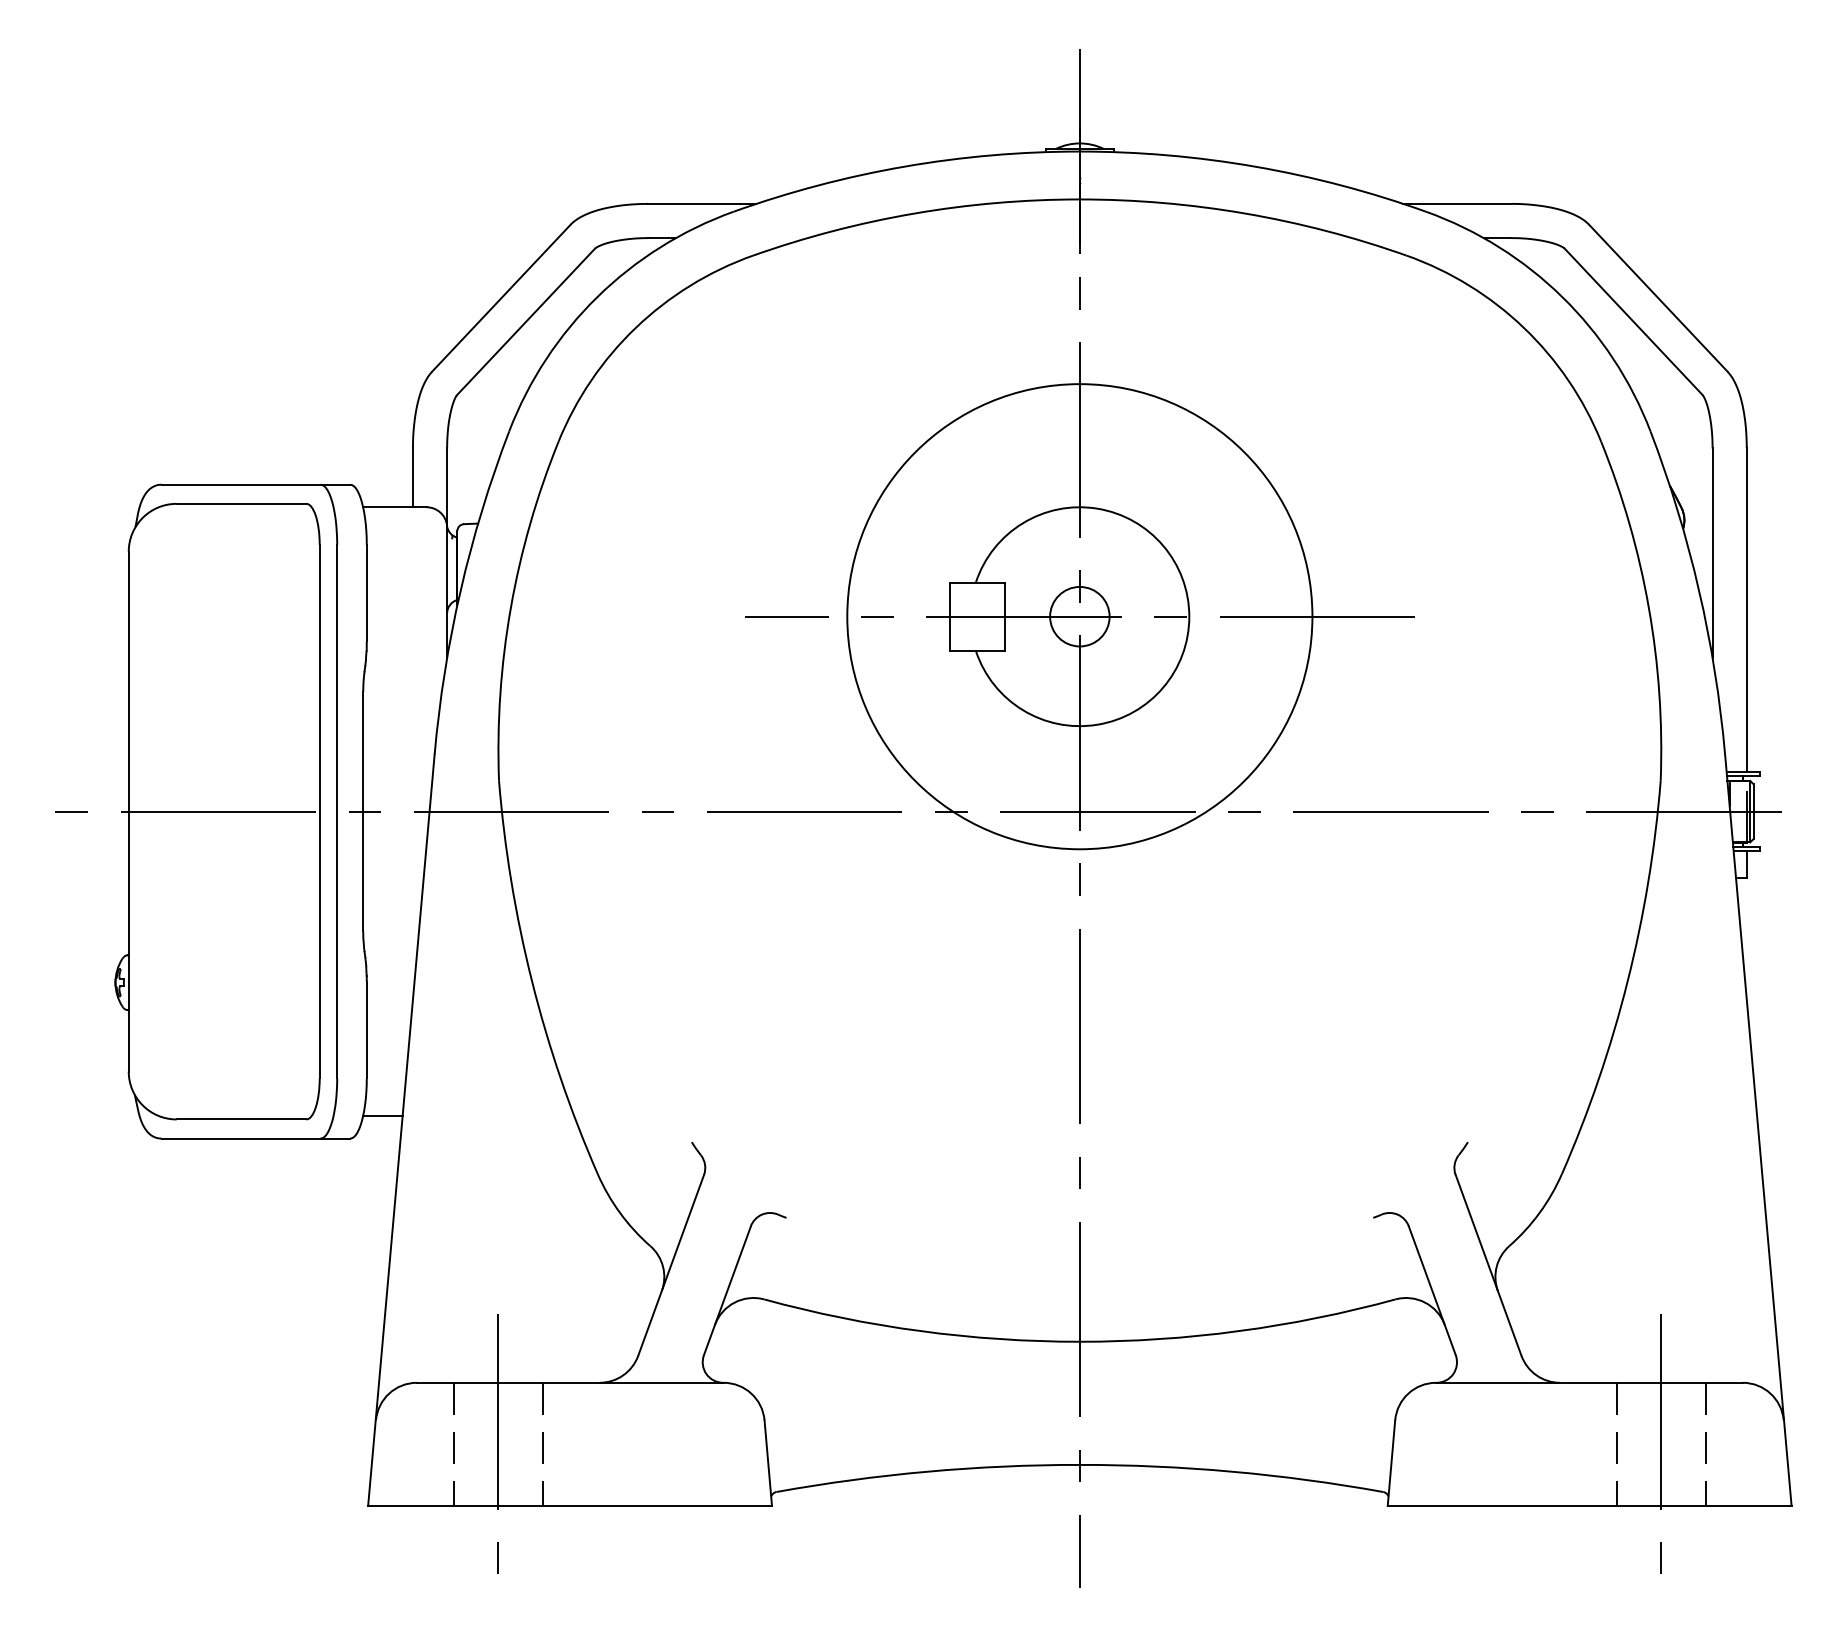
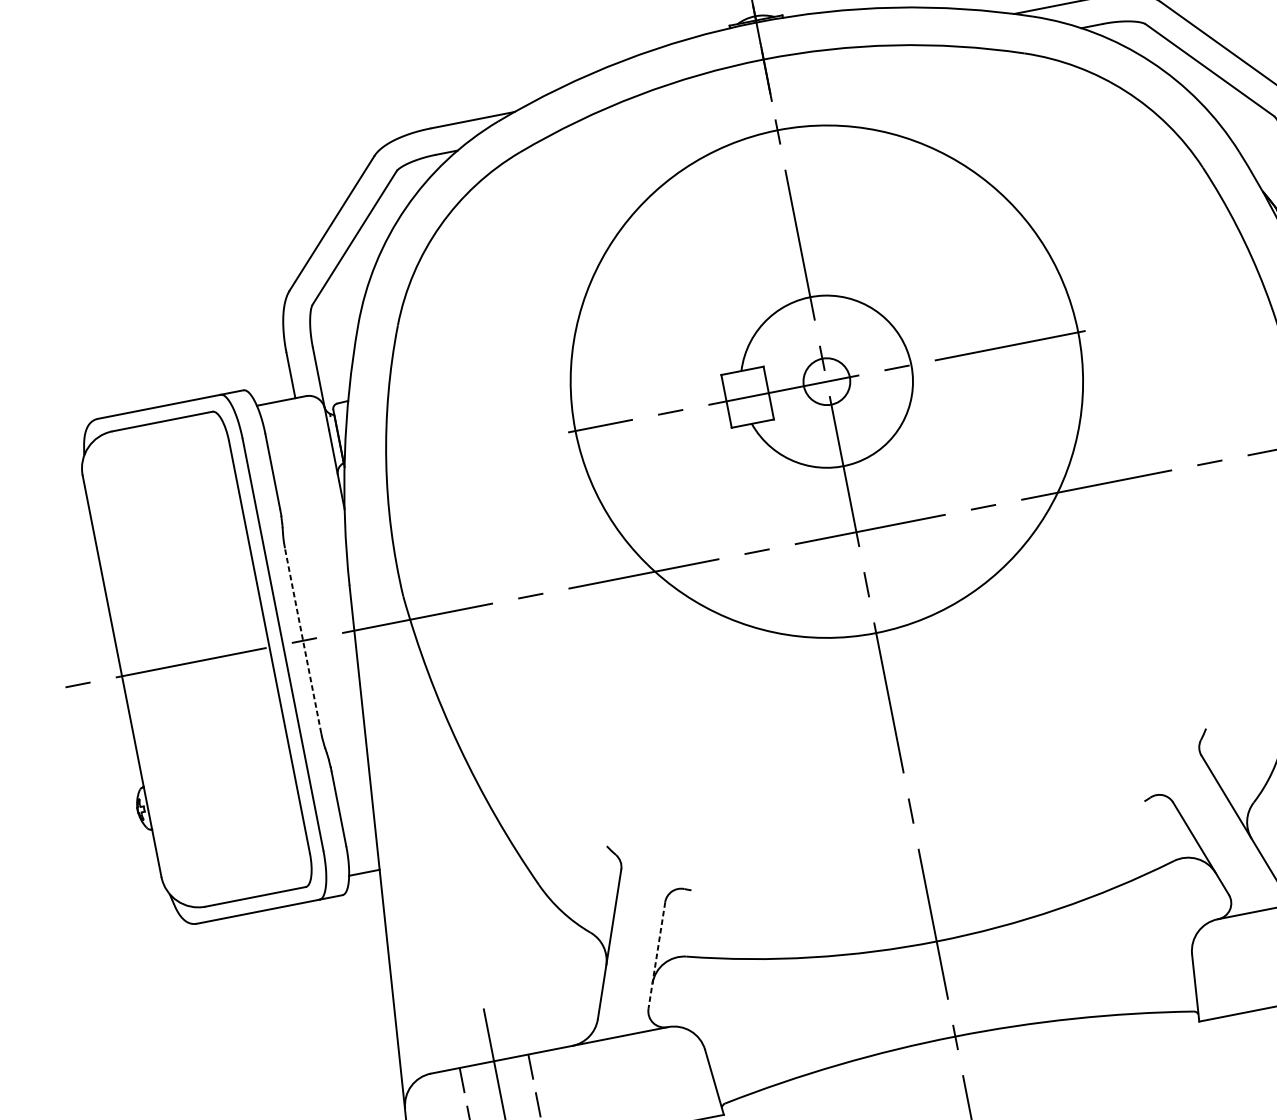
circle: (1079, 616) -> (826, 381), size x1.4
line: (363, 811) -> (303, 640), solid -> dashed
line: (727, 1290) -> (656, 955), solid -> dashed

